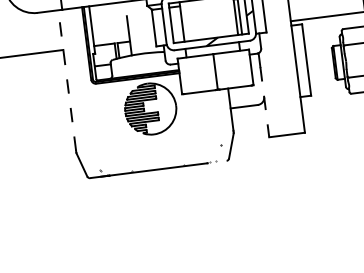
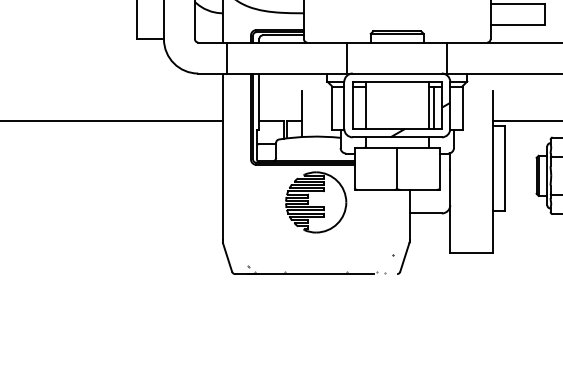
line: (66, 80) -> (222, 156), dashed -> solid
line: (265, 102) -> (450, 211), dashed -> solid

